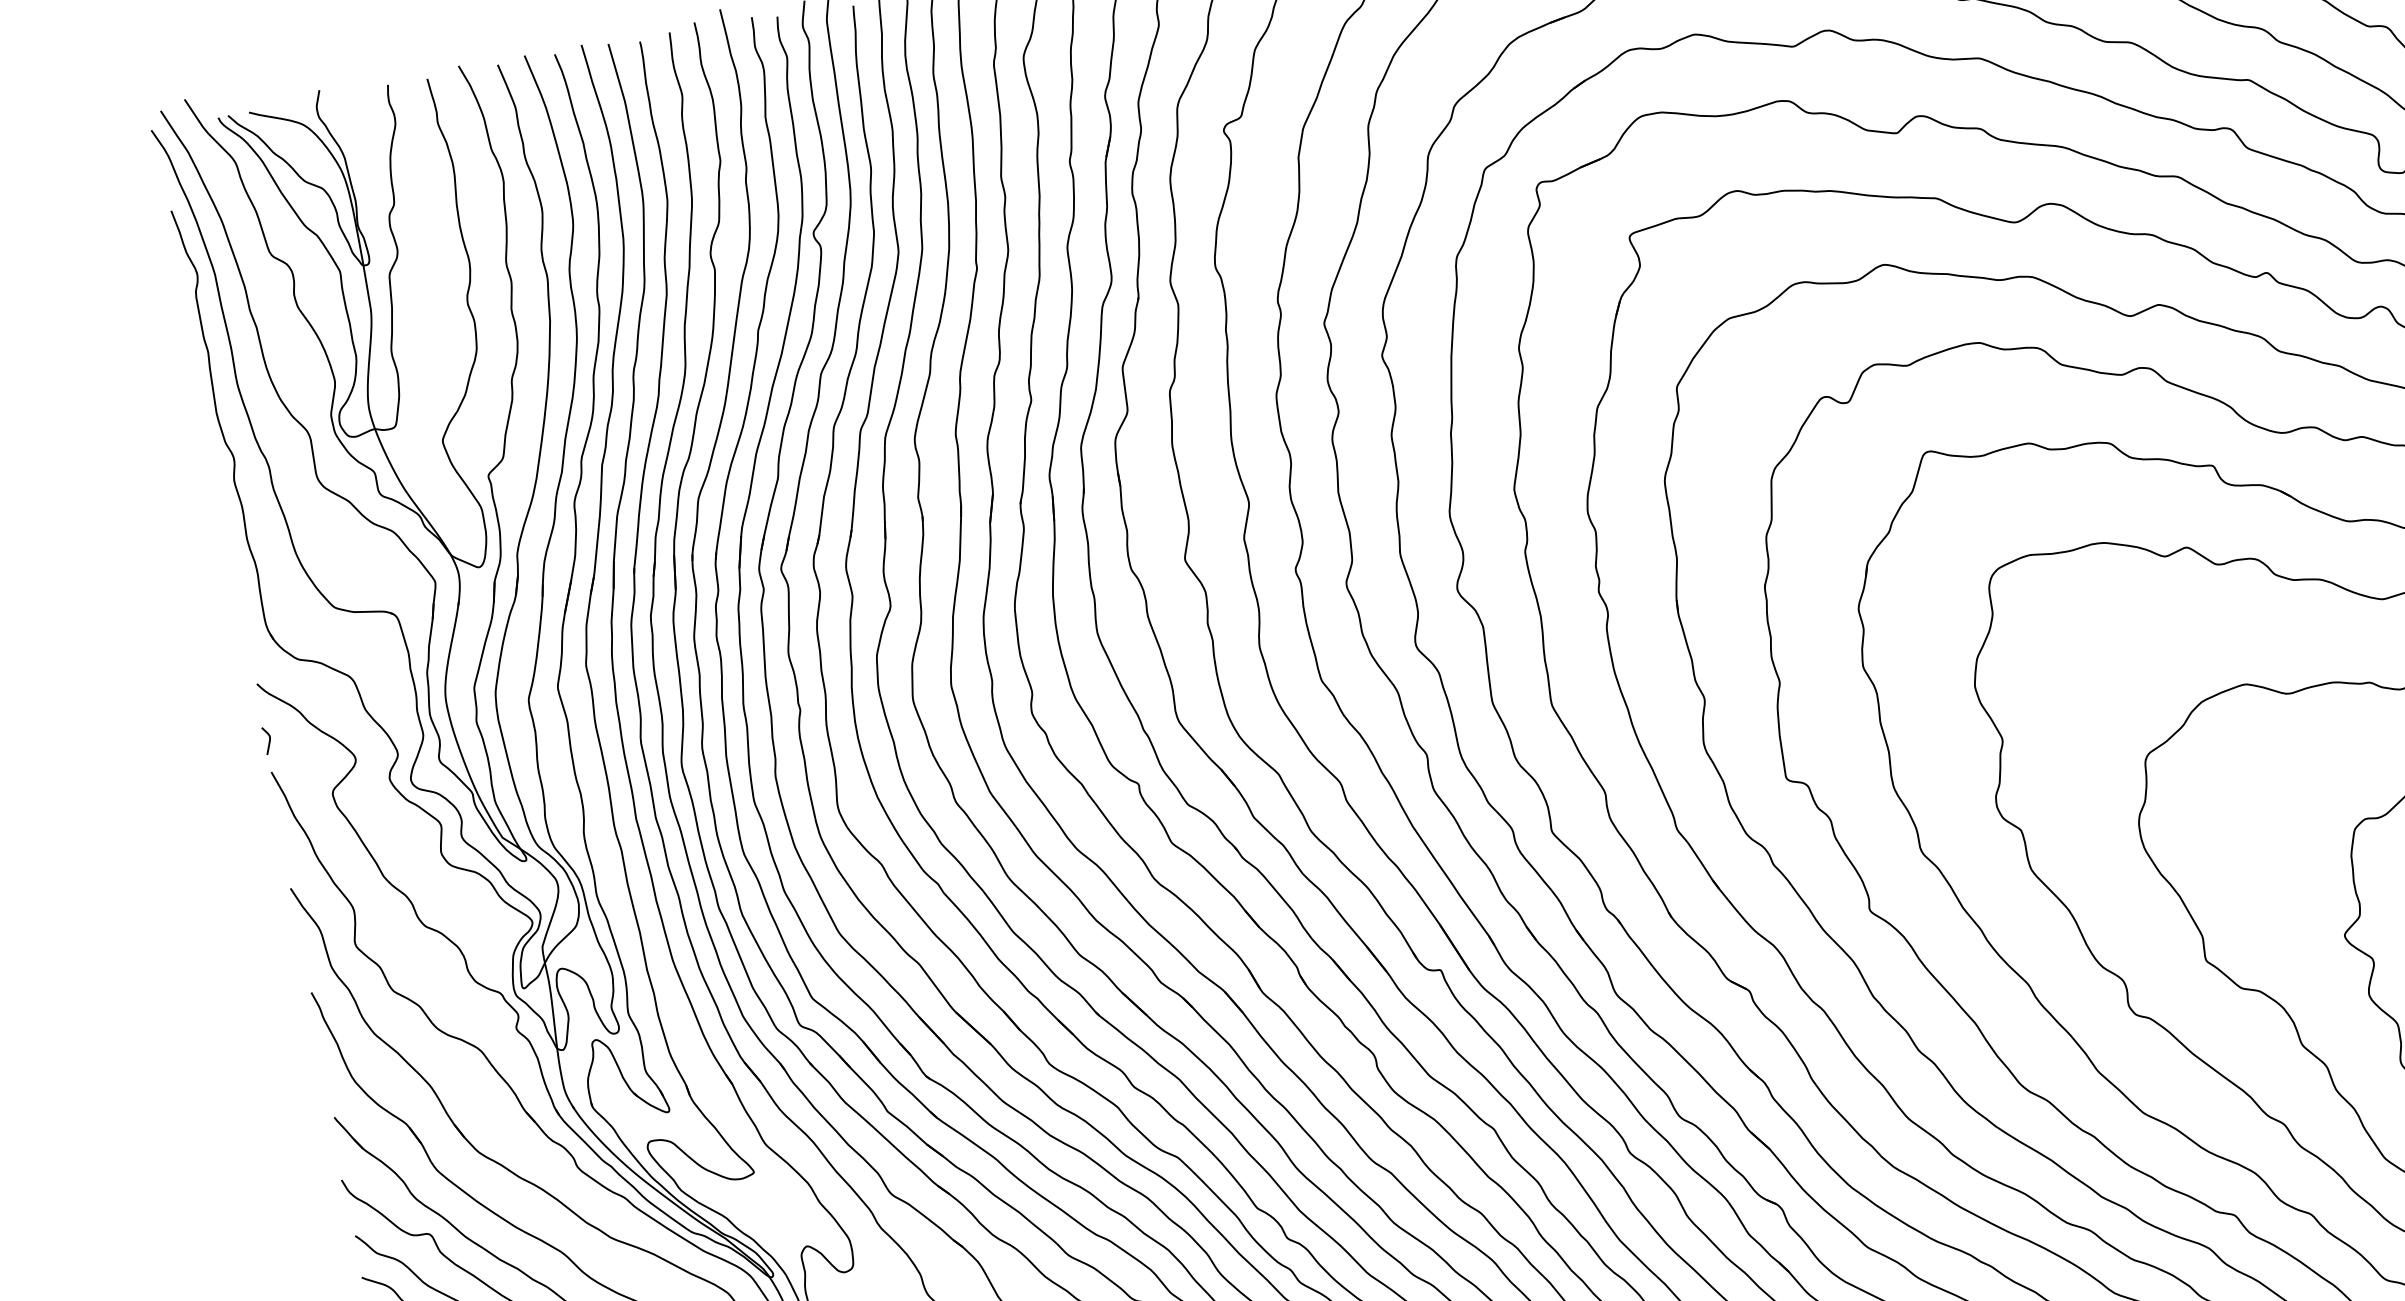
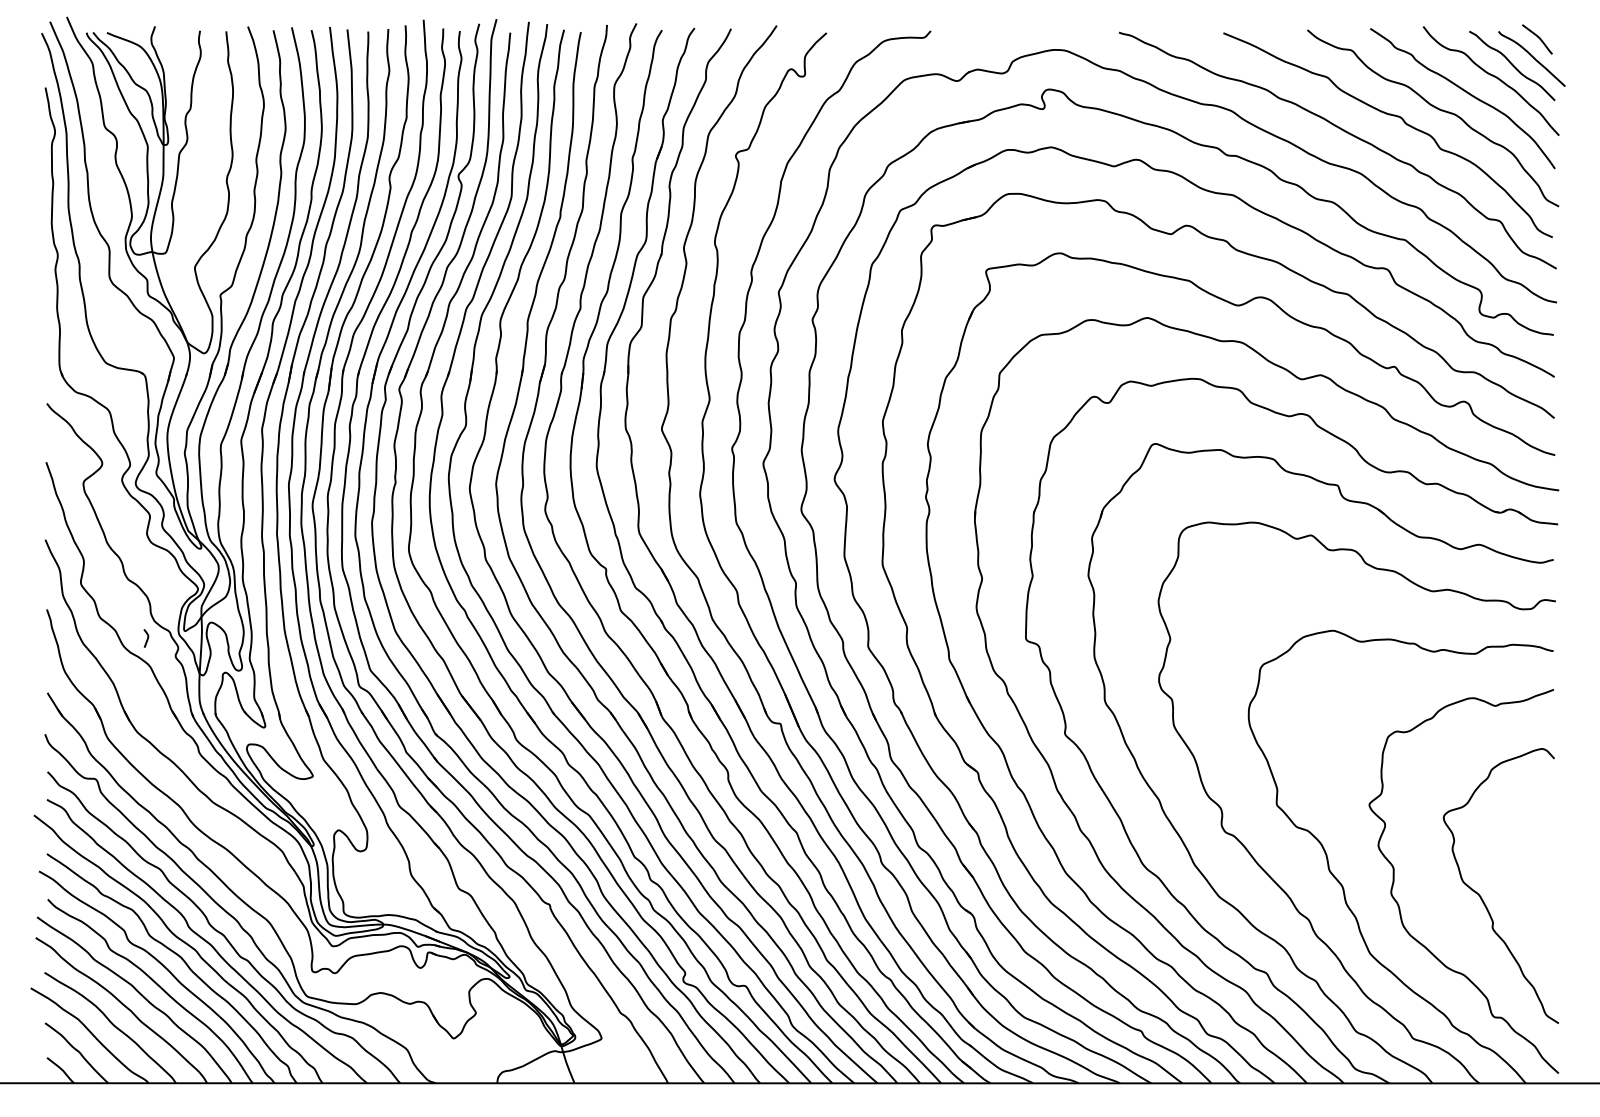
curve: (269, 740) -> (147, 638), moved

